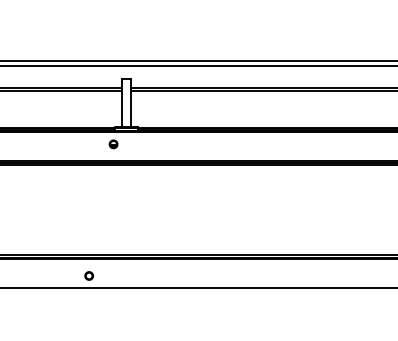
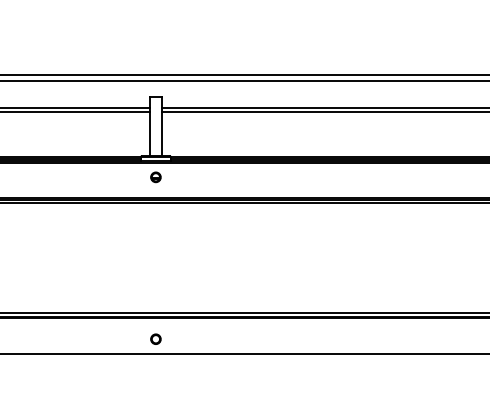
part: (113, 144) -> (155, 177), moved
part: (88, 275) -> (155, 338), moved

